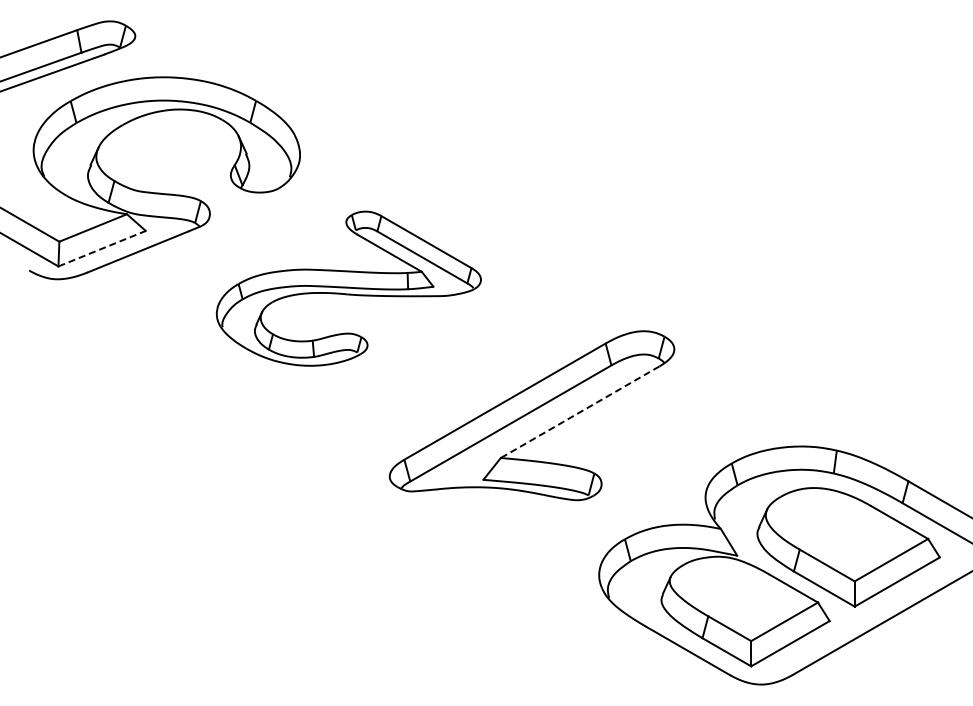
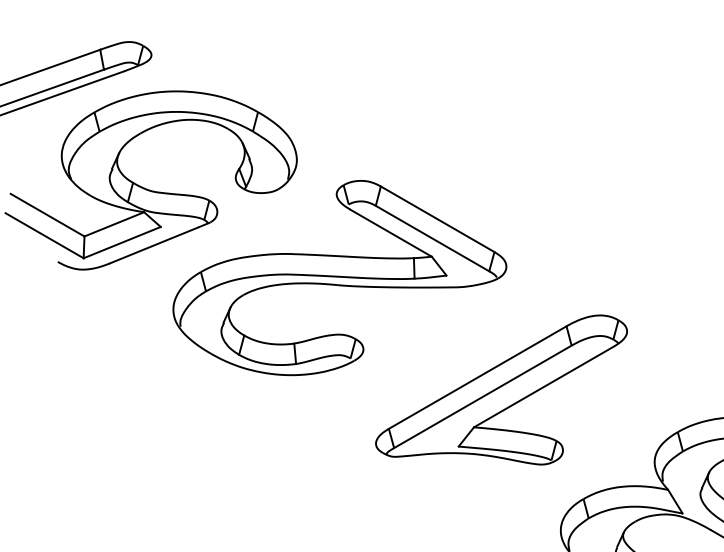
line: (102, 248) -> (122, 242), dashed -> solid
part: (348, 288) -> (339, 277), size x1.43
line: (580, 412) -> (544, 387), dashed -> solid

